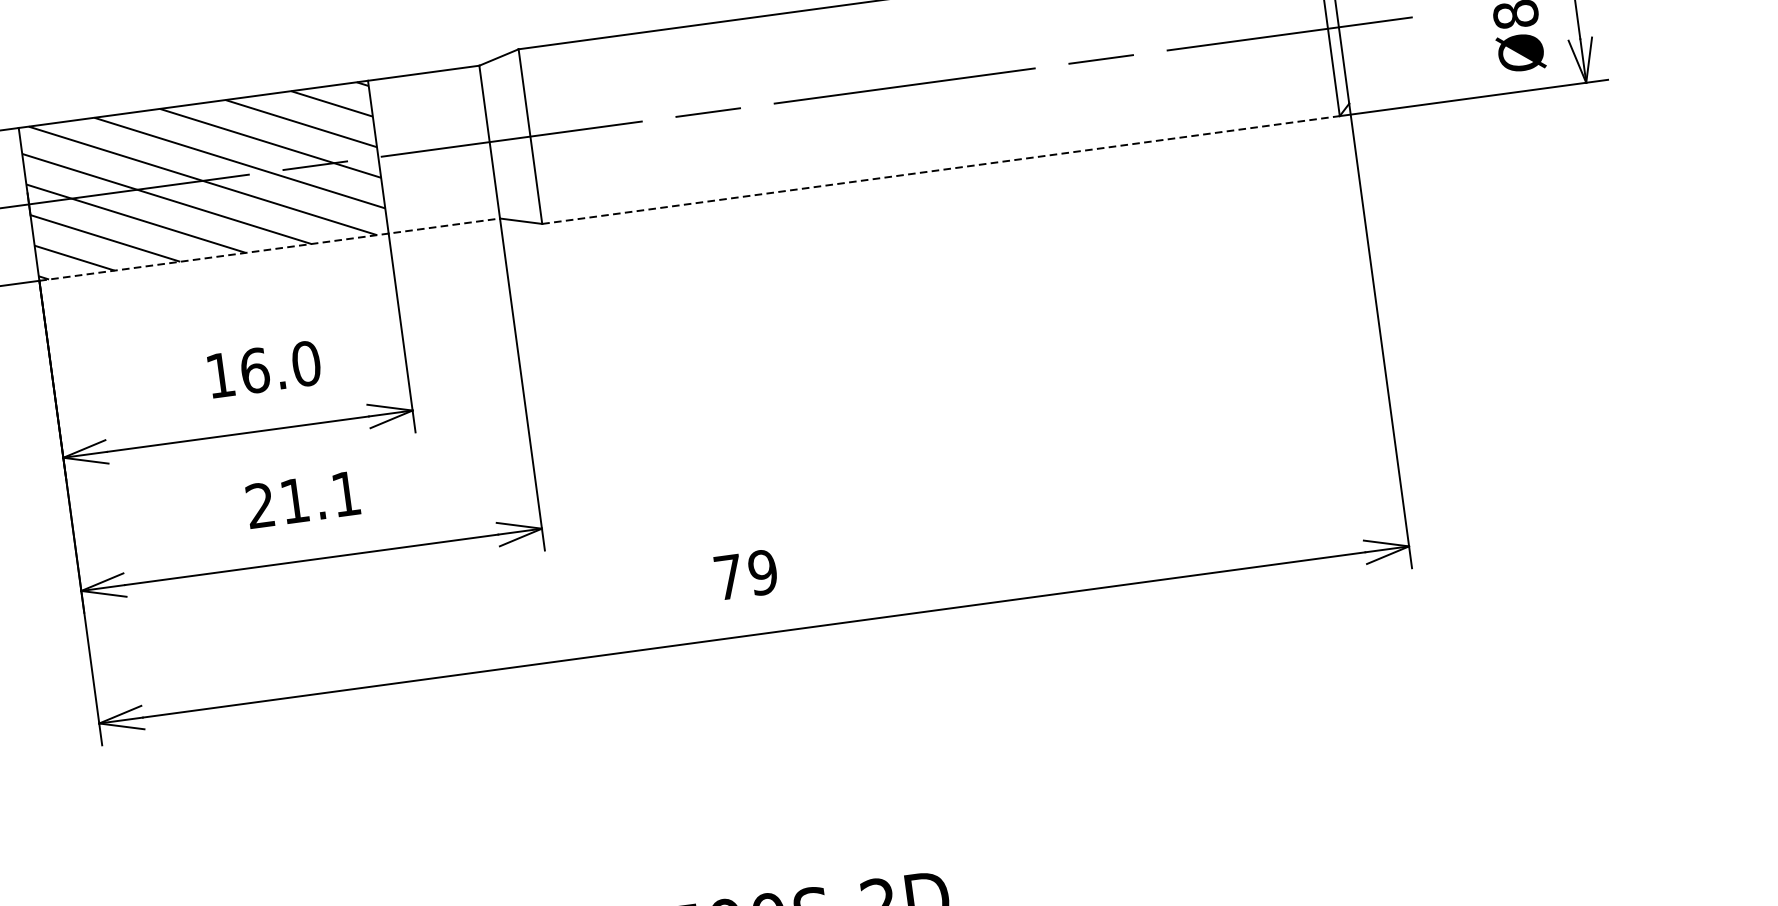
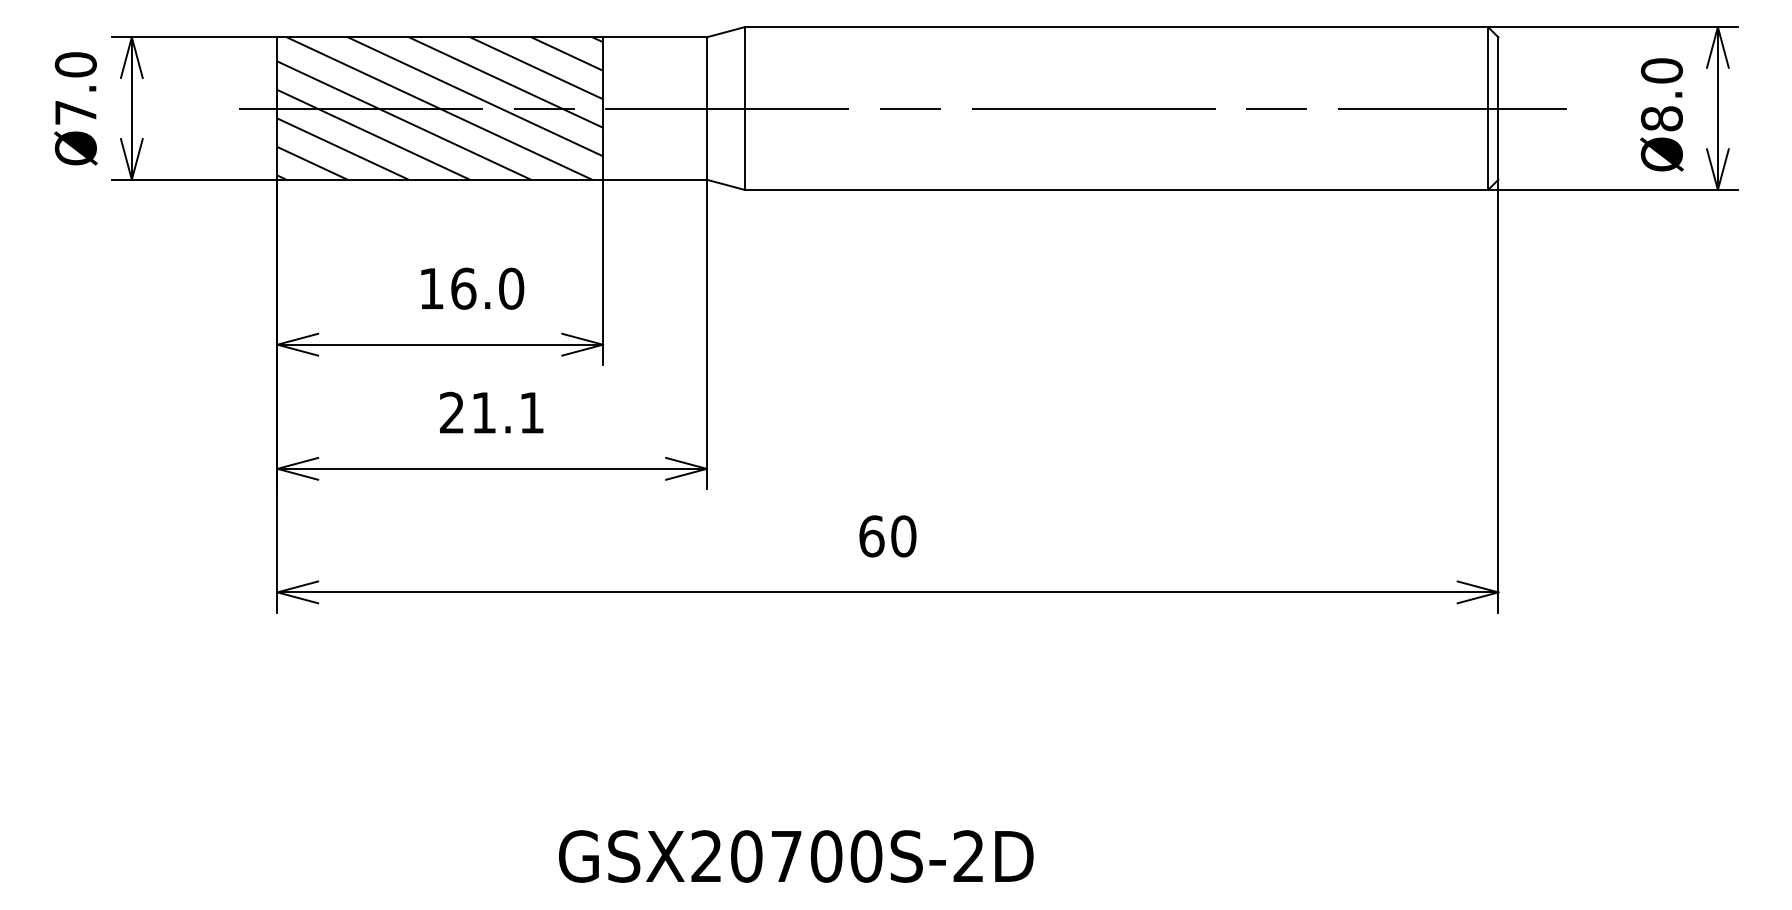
line: (940, 169) -> (1116, 189), dashed -> solid
line: (270, 249) -> (492, 179), dashed -> solid
text: (745, 575) -> (887, 536), 79 -> 60

